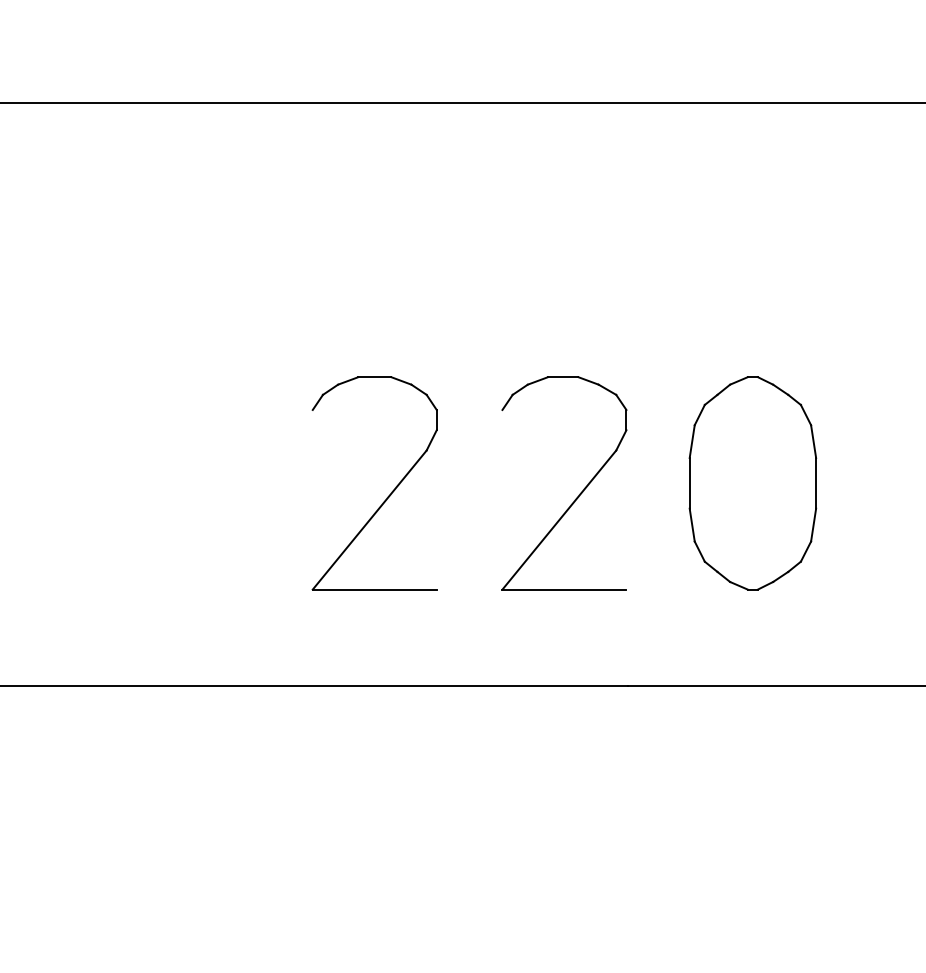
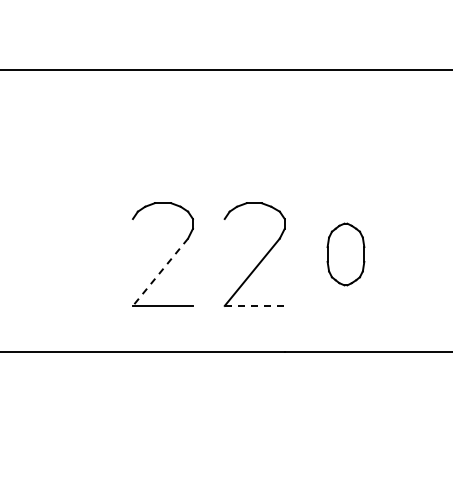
part: (751, 483) -> (345, 254), size x0.6
line: (369, 520) -> (160, 272), solid -> dashed
line: (563, 588) -> (254, 305), solid -> dashed

